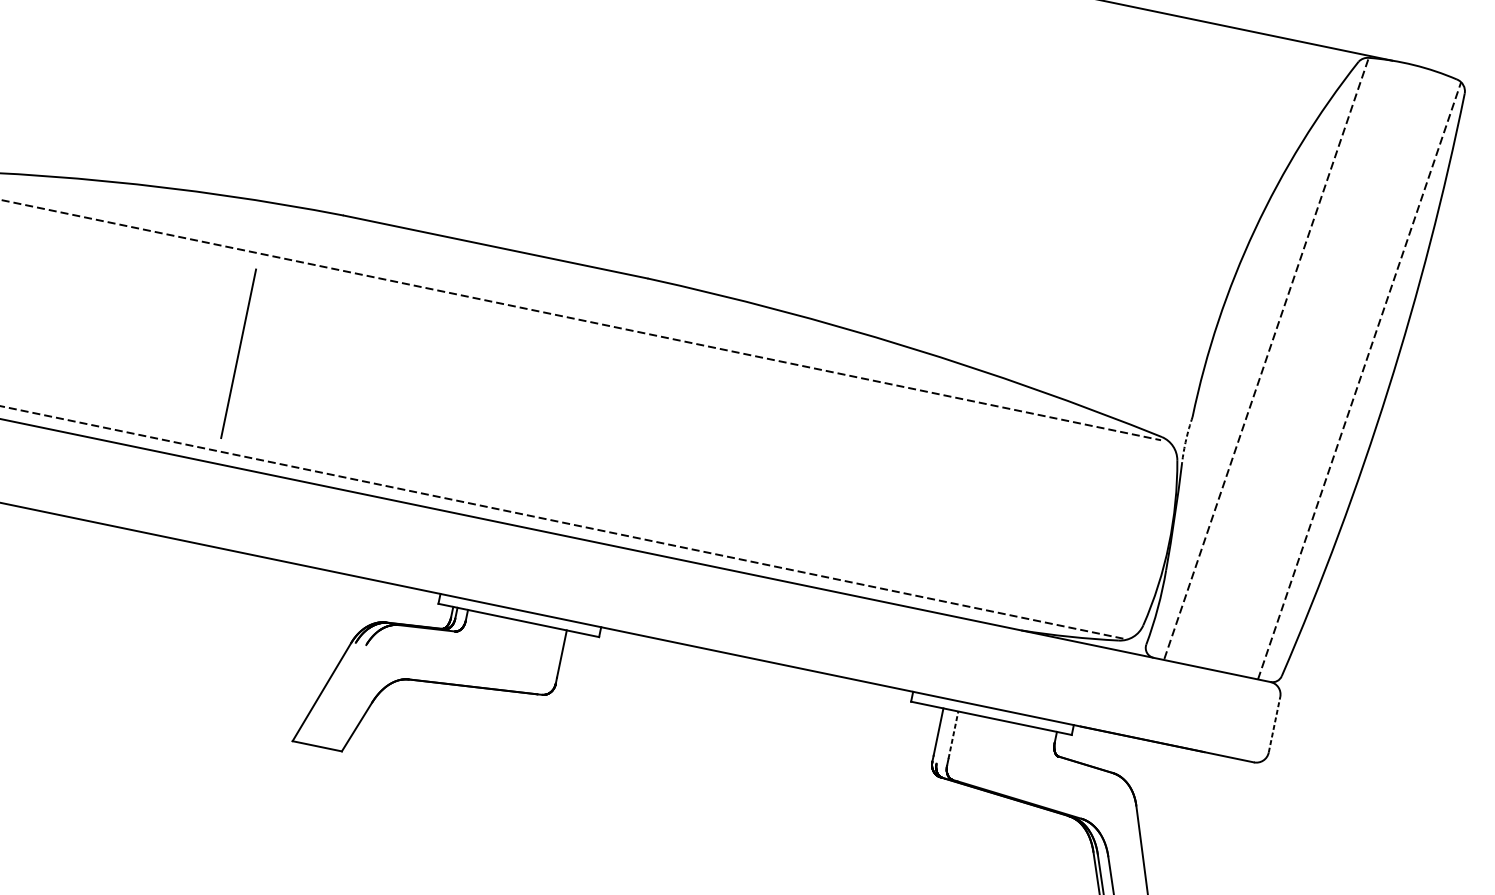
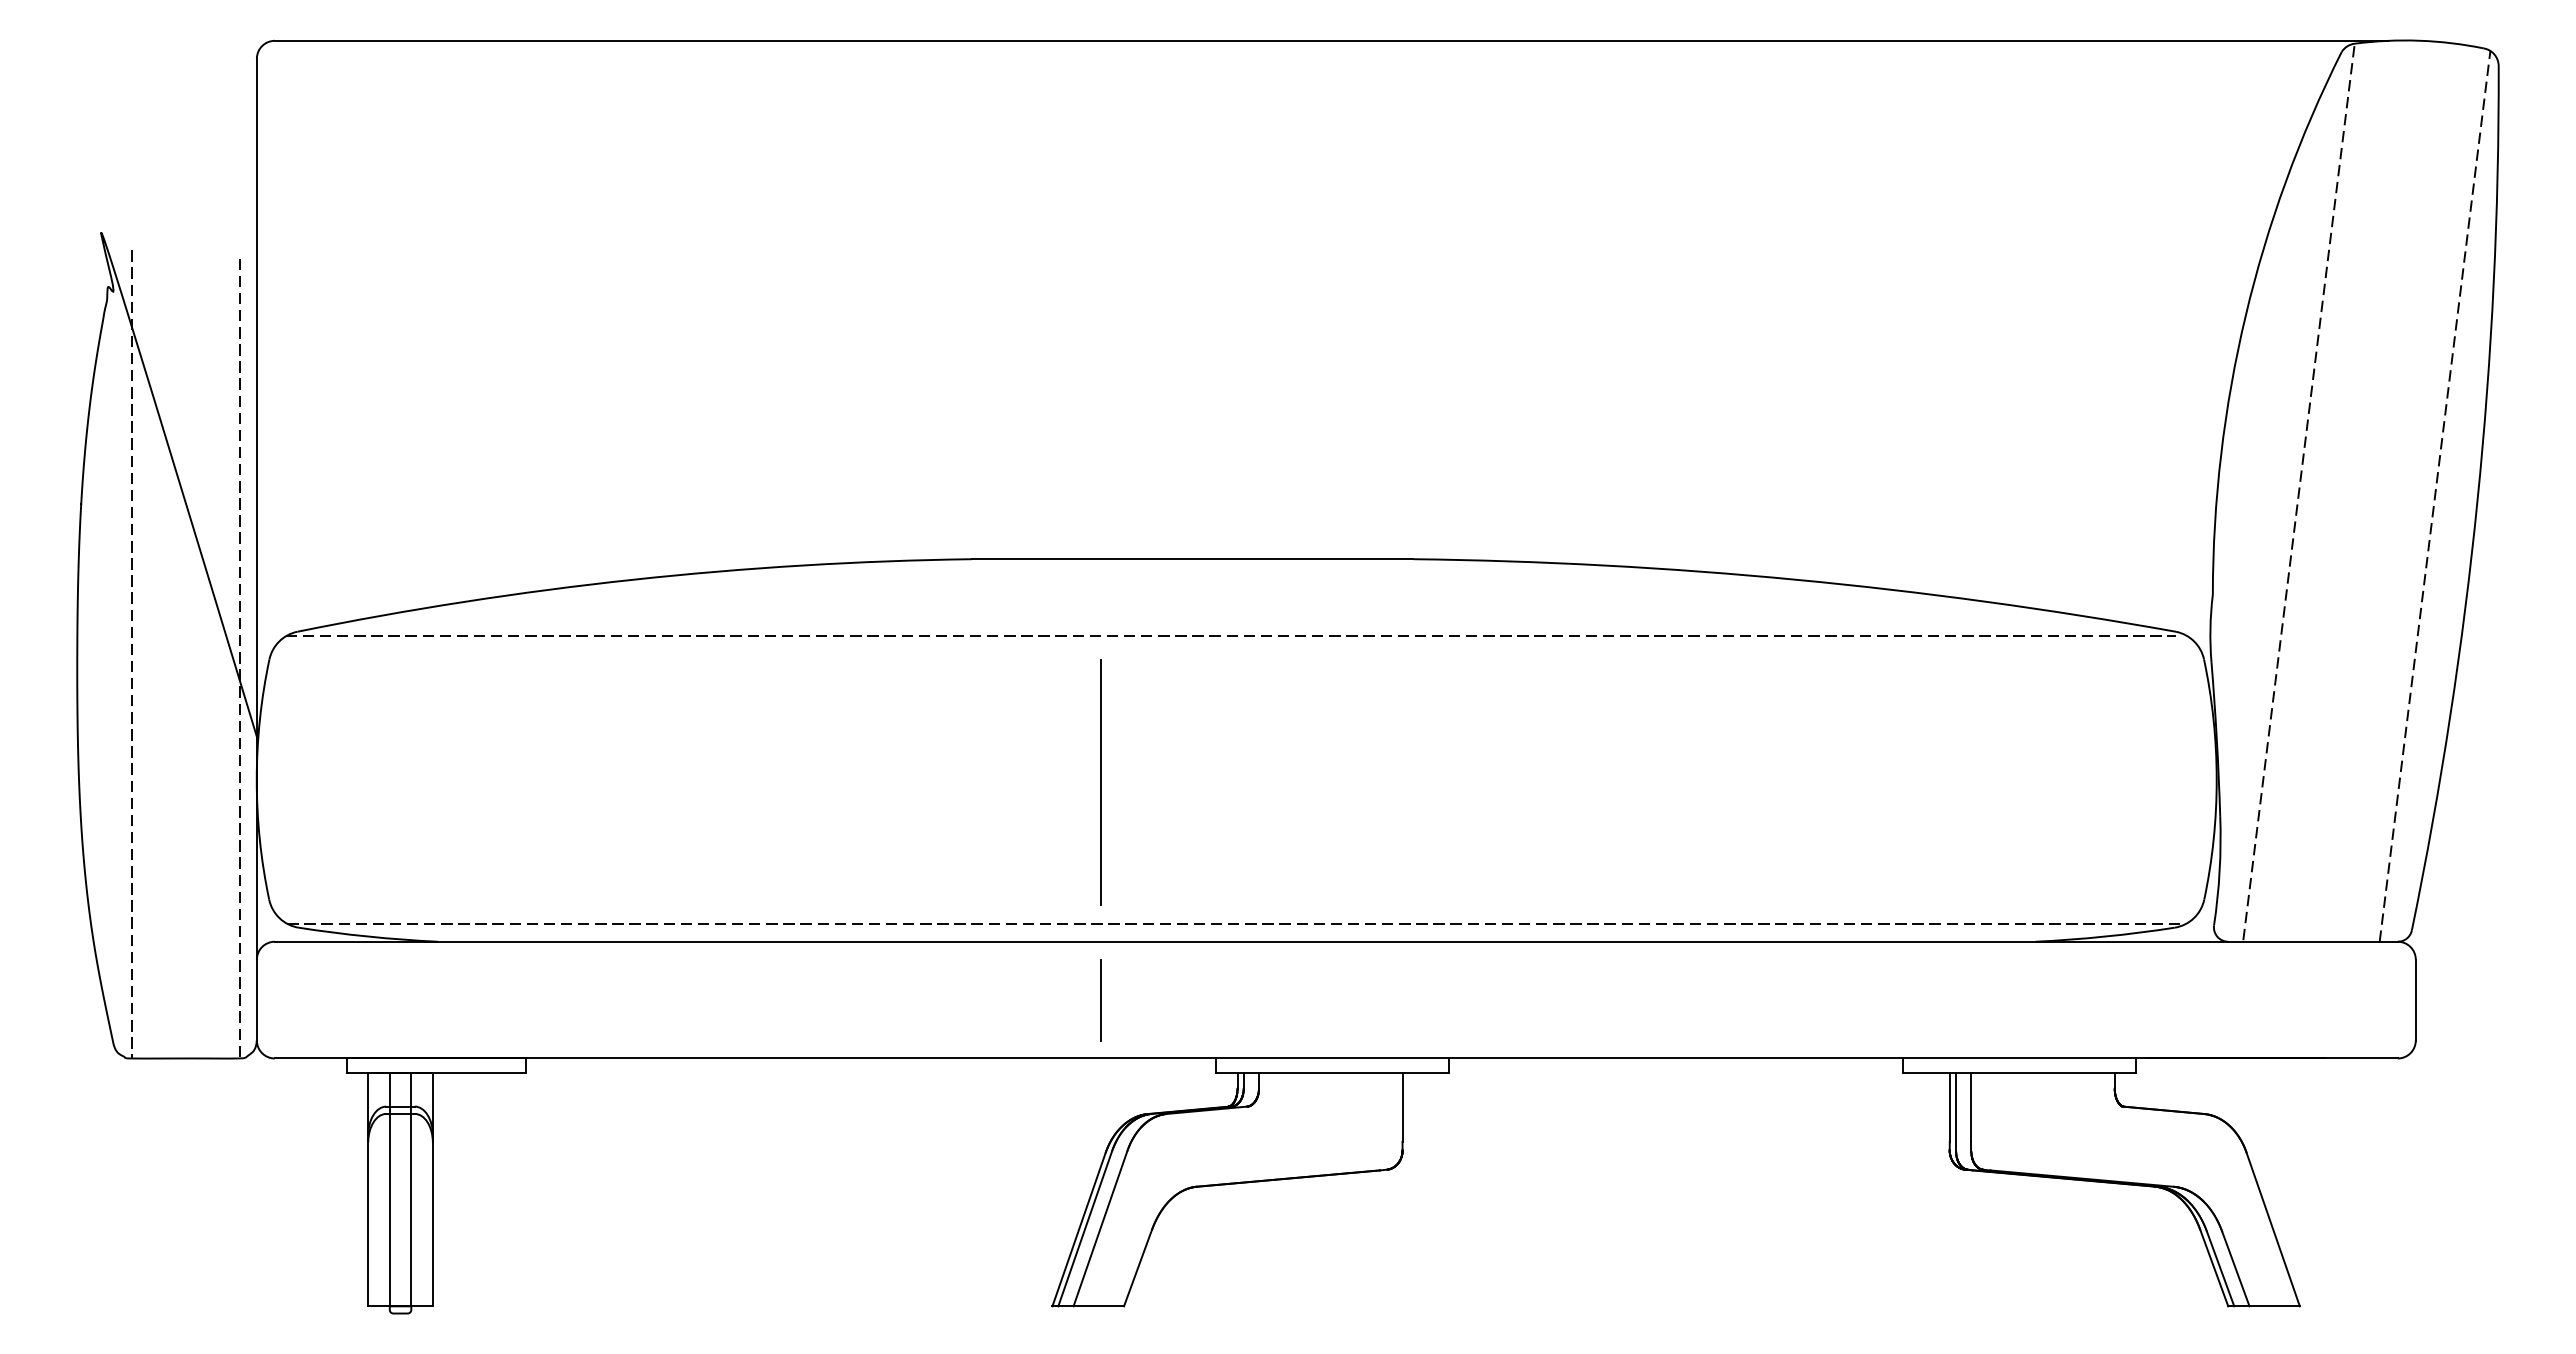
line: (237, 353) -> (1100, 782), moved
arc: (1186, 439) -> (2210, 628), dashed -> solid
line: (369, 537) -> (1100, 1000), added
line: (326, 692) -> (1085, 1228), added
line: (336, 694) -> (1100, 1228), added
line: (1274, 724) -> (2415, 999), dashed -> solid
line: (953, 734) -> (1971, 1106), dashed -> solid
line: (942, 735) -> (1956, 1111), added

